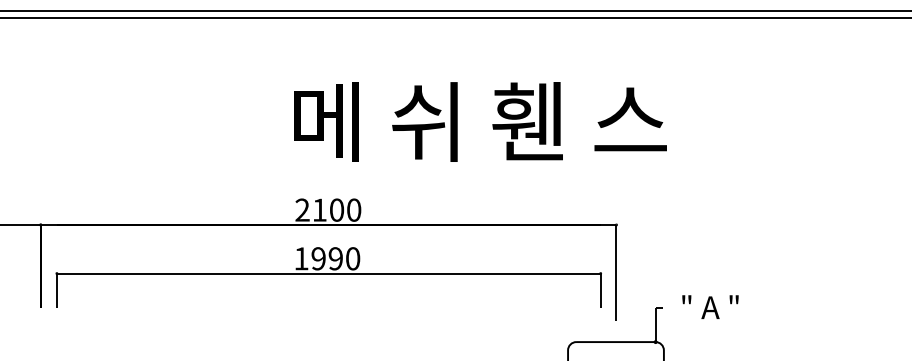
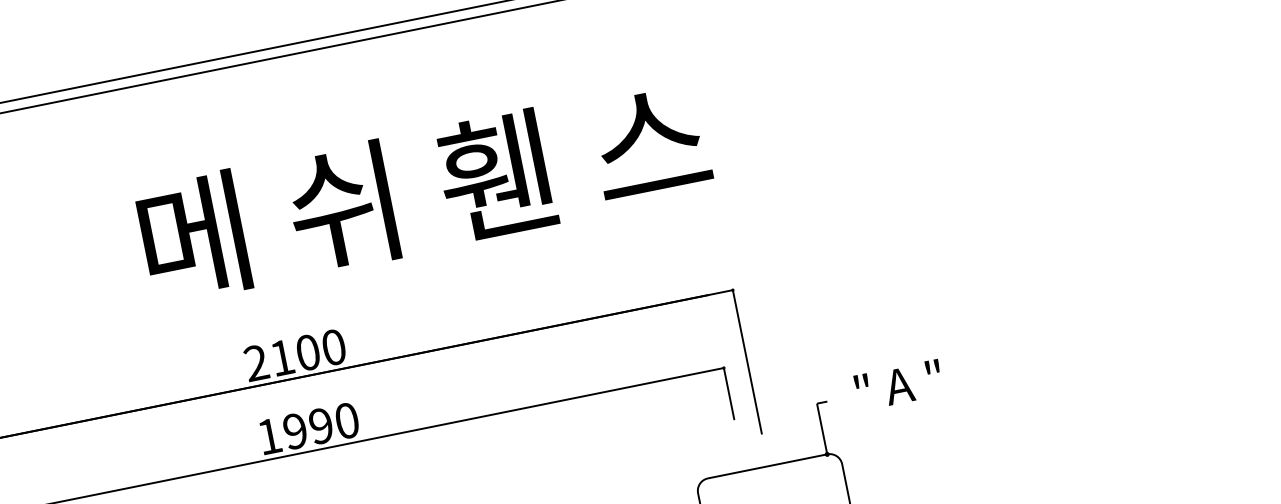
text: (480, 121) -> (424, 190), moved

